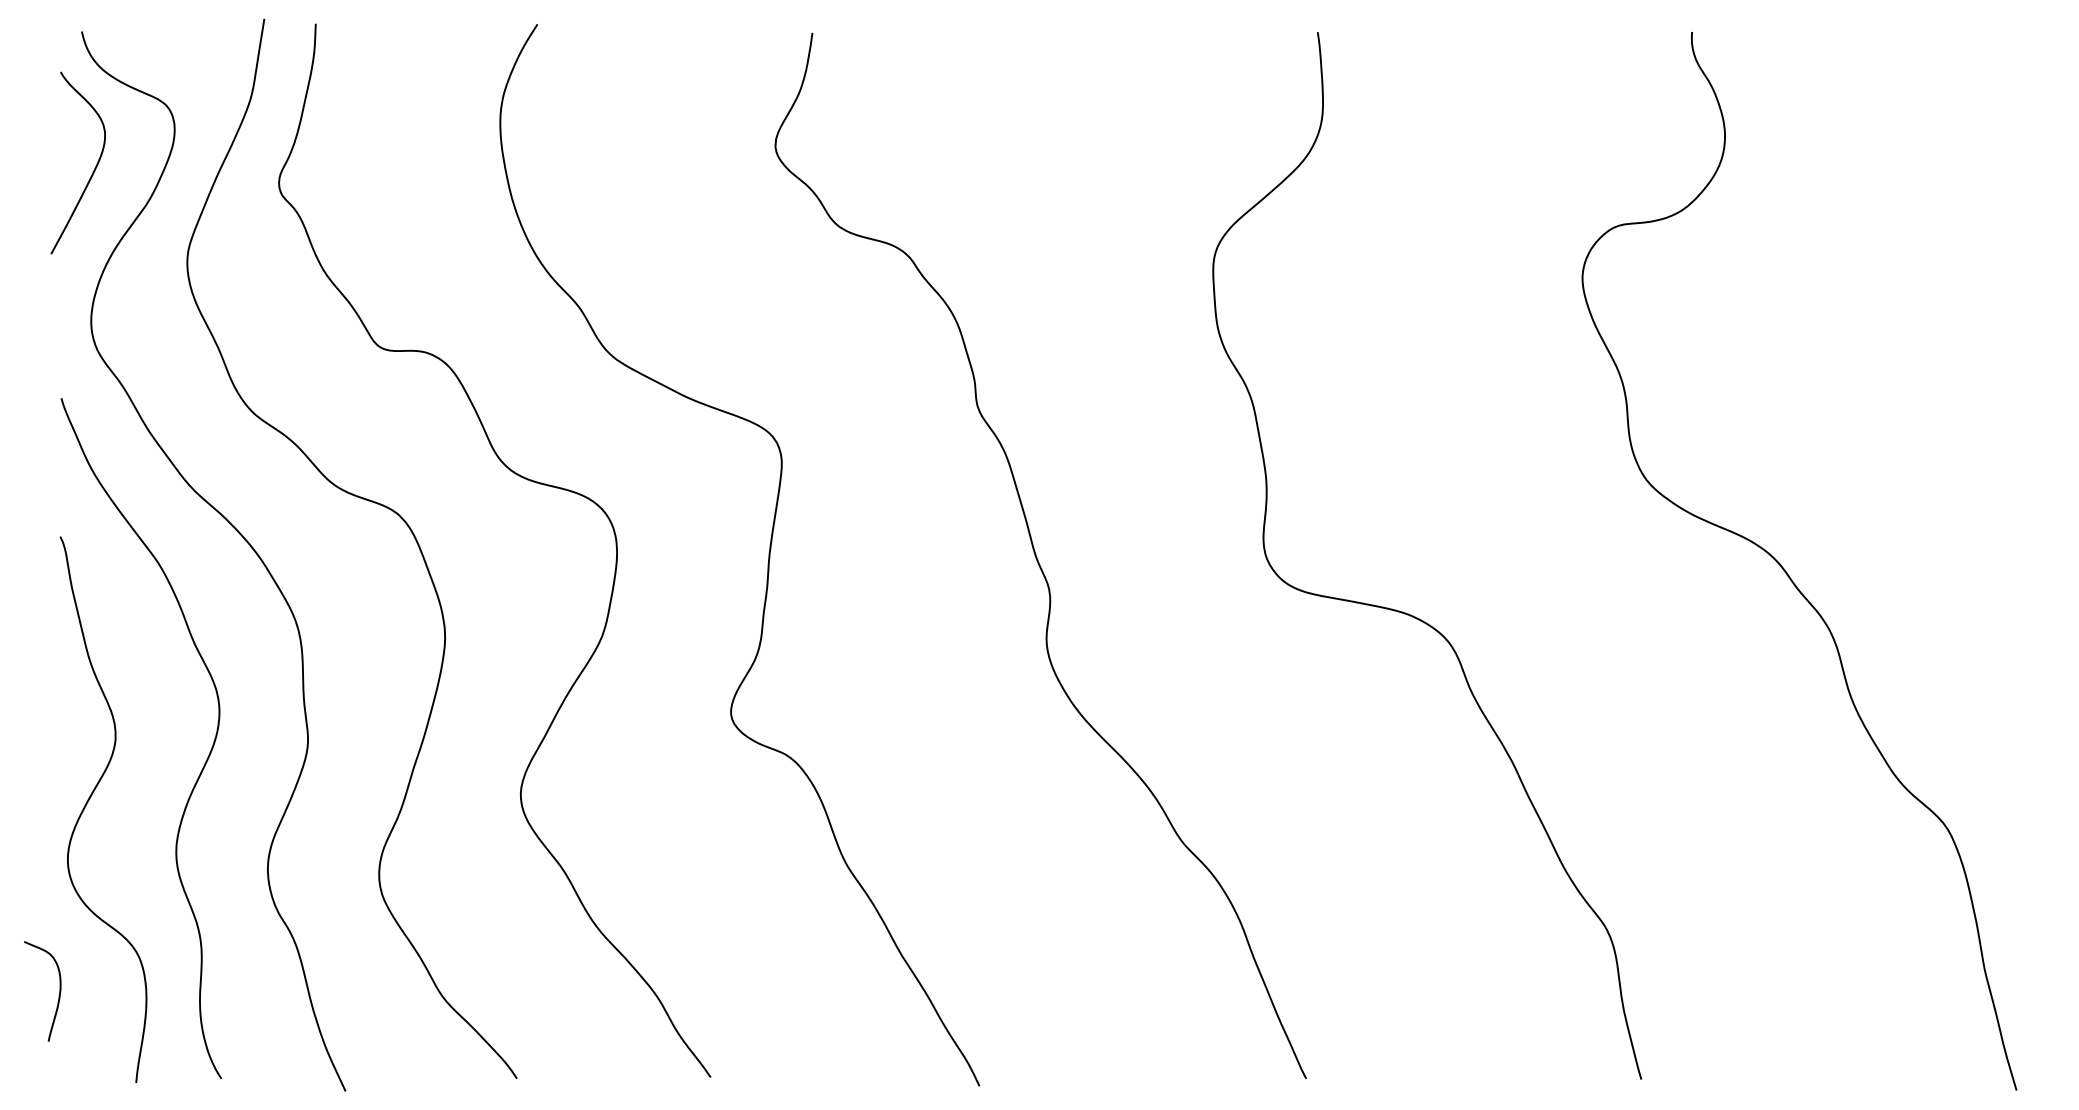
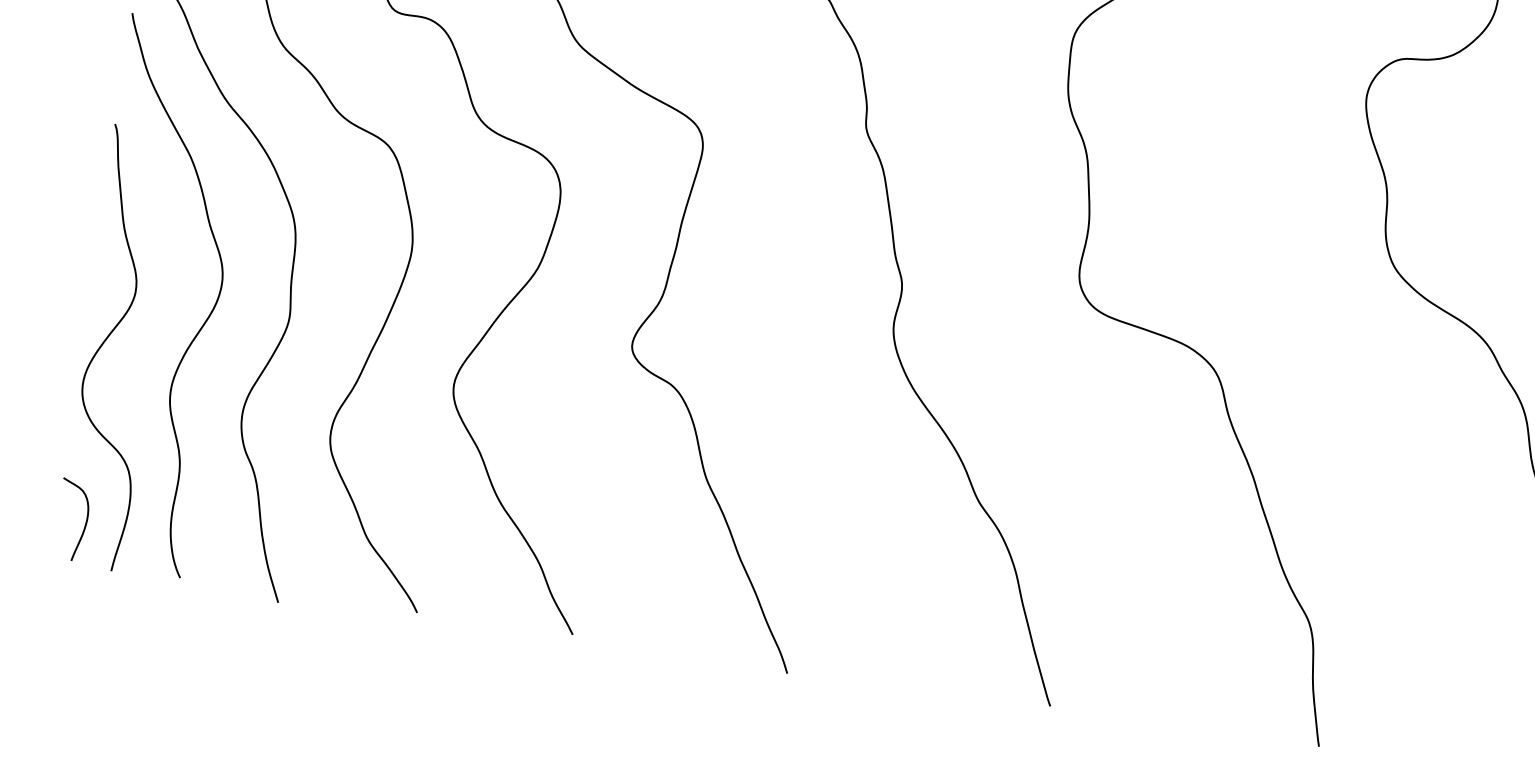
curve: (58, 995) -> (84, 525), moved

